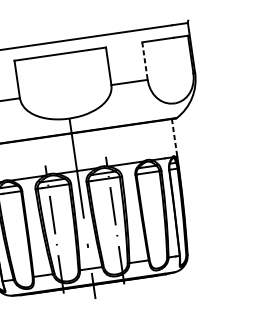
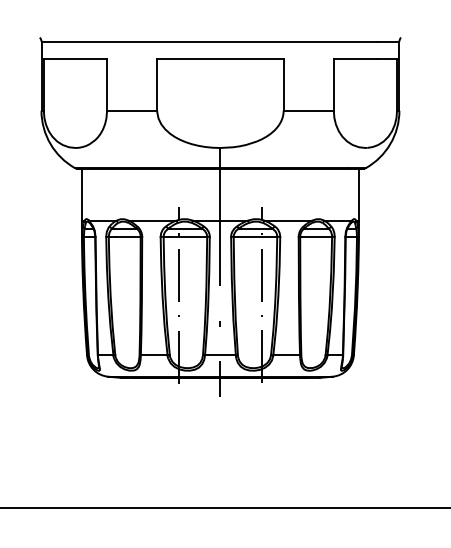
line: (144, 60) -> (333, 84), dashed -> solid
line: (174, 137) -> (359, 194), dashed -> solid

